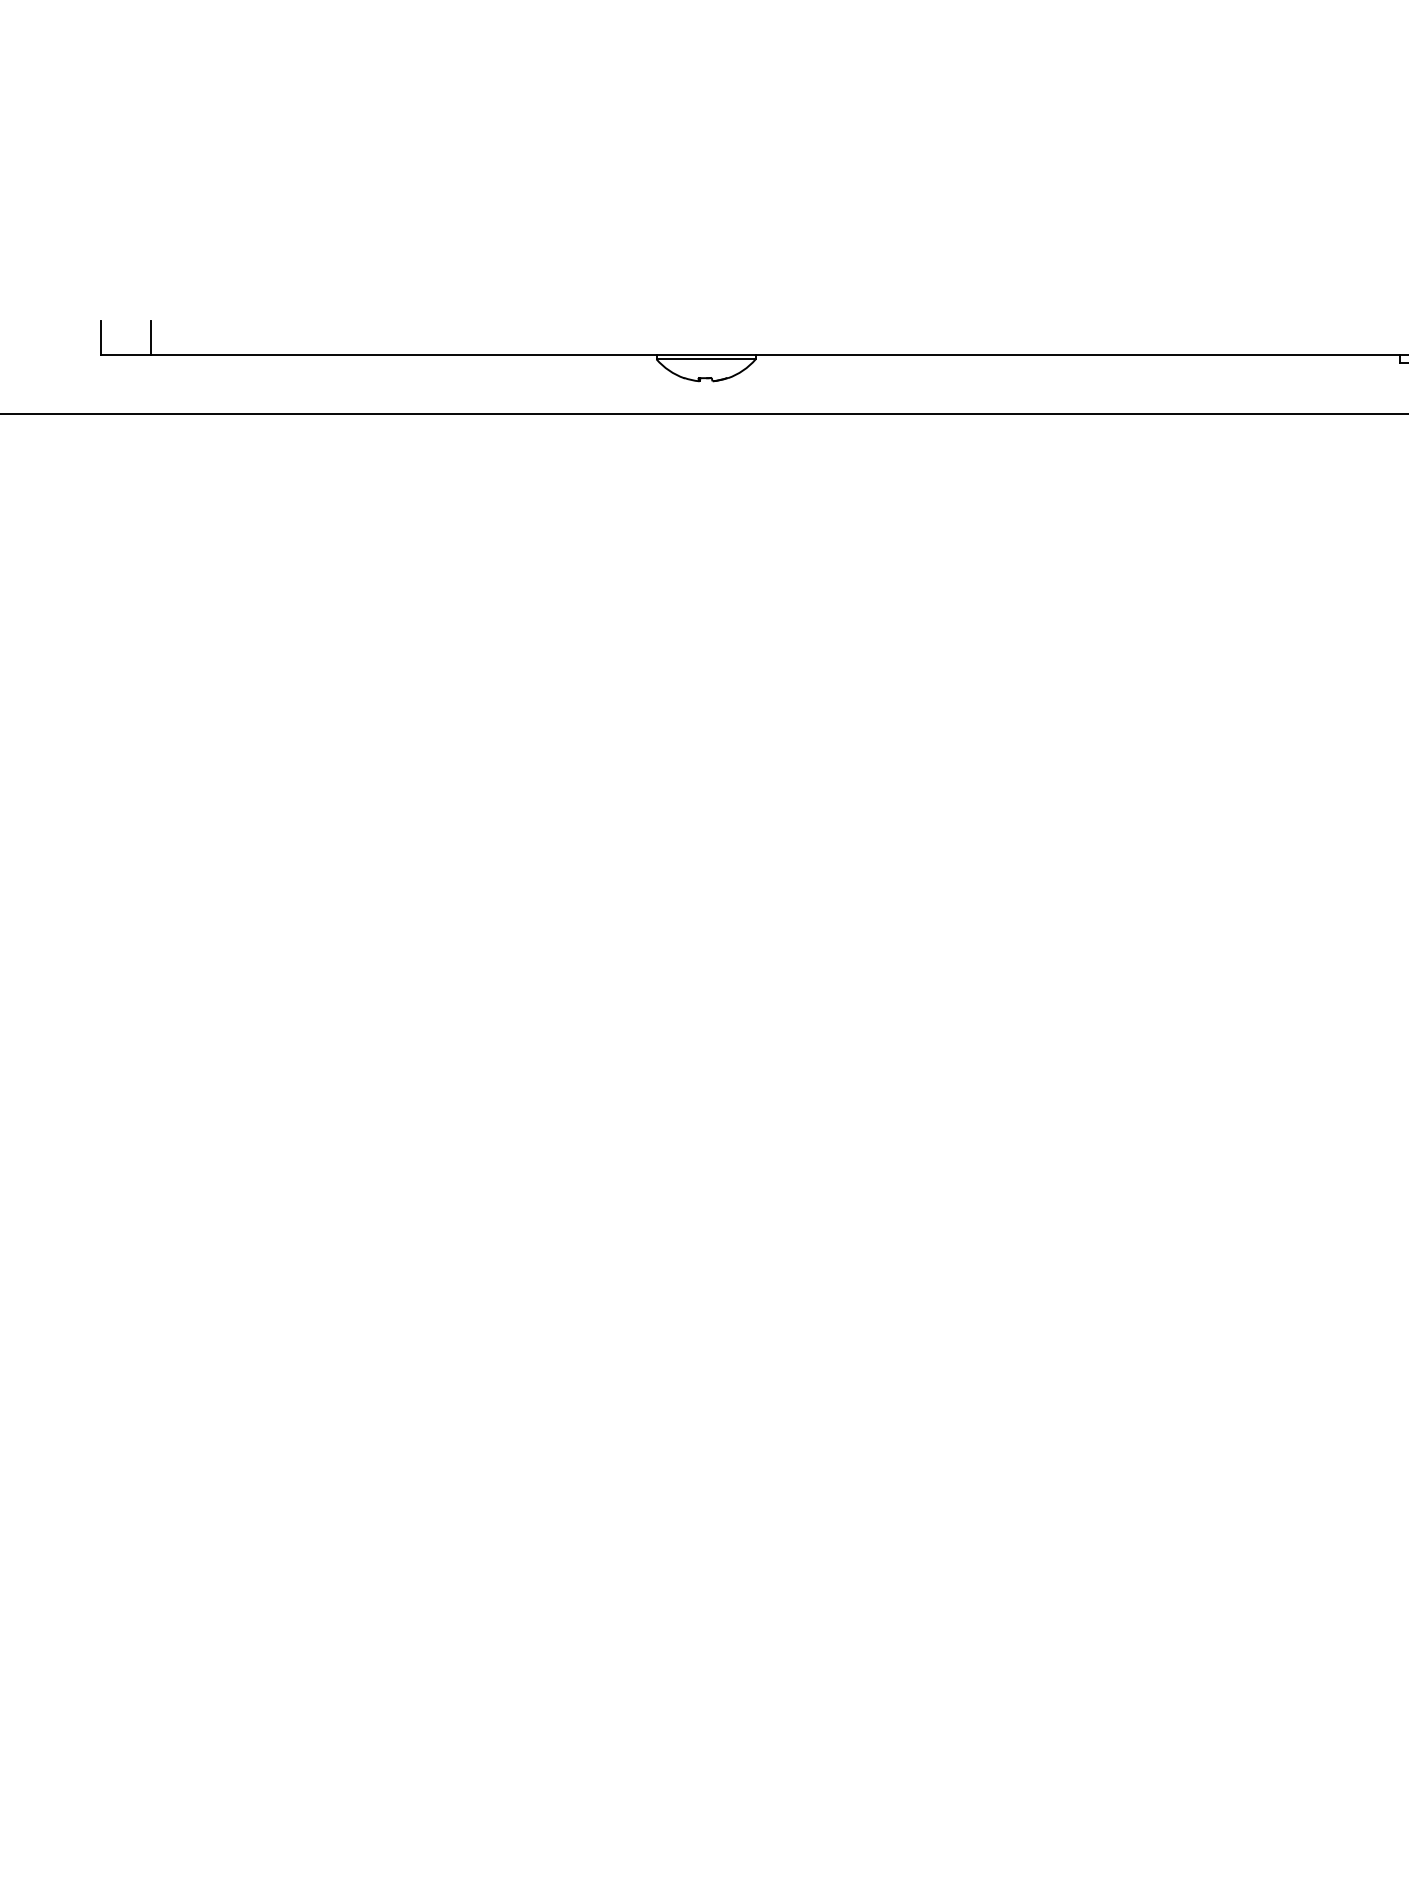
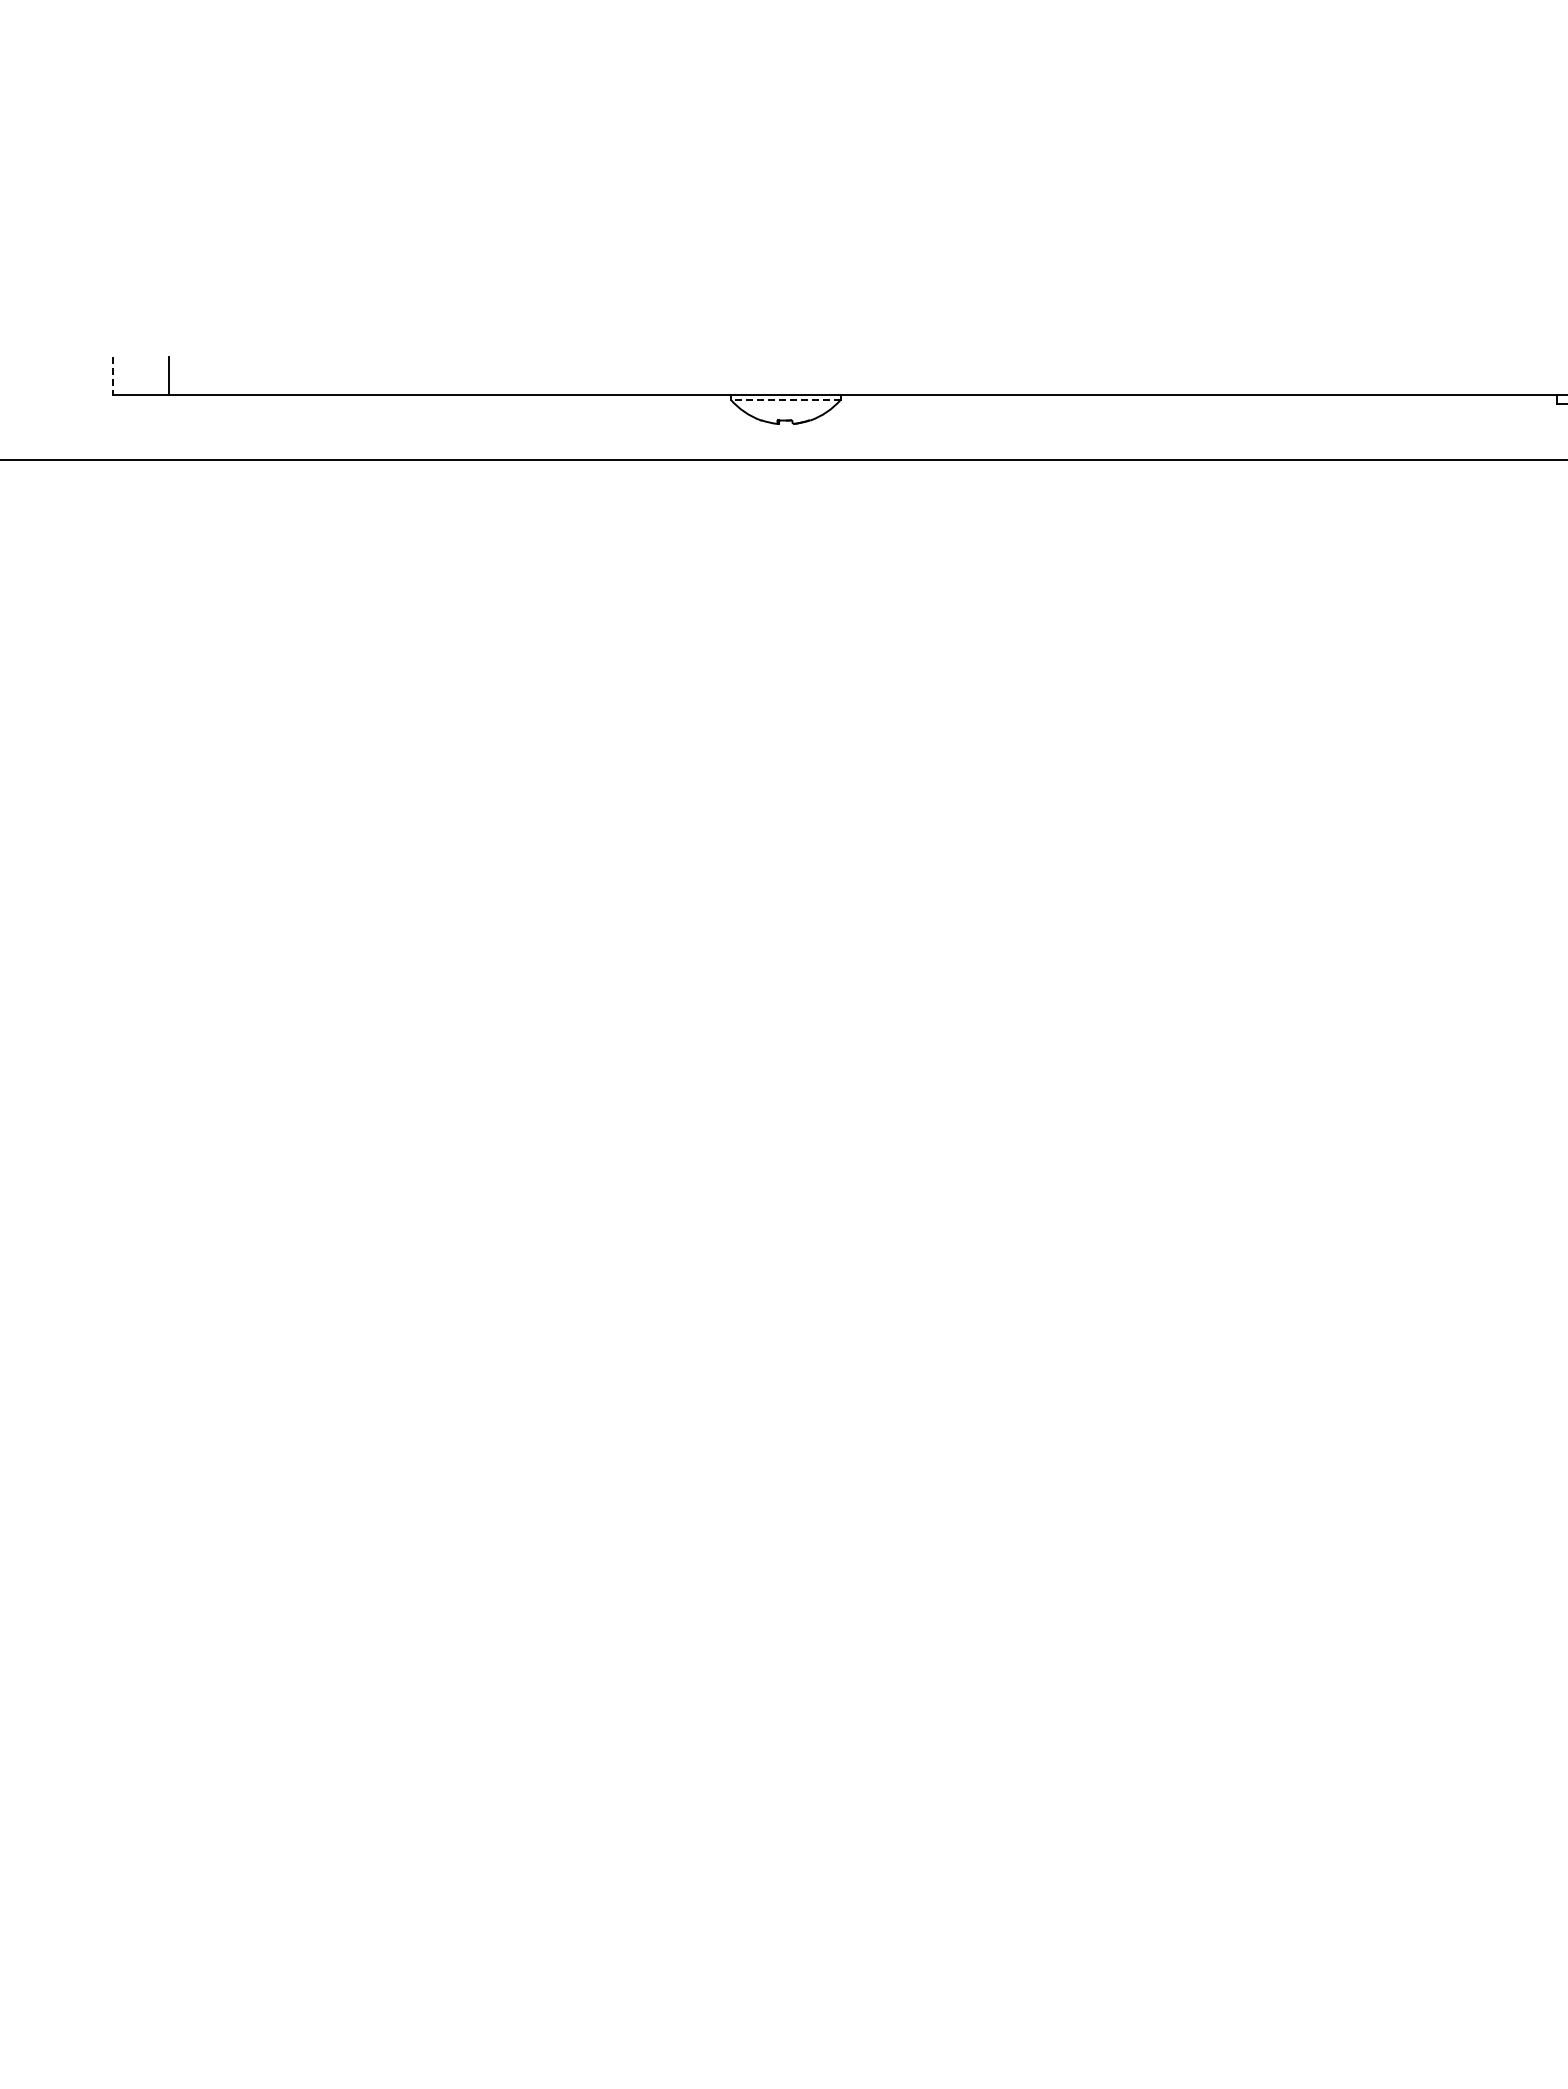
line: (100, 338) -> (112, 376), solid -> dashed
line: (705, 359) -> (785, 399), solid -> dashed

